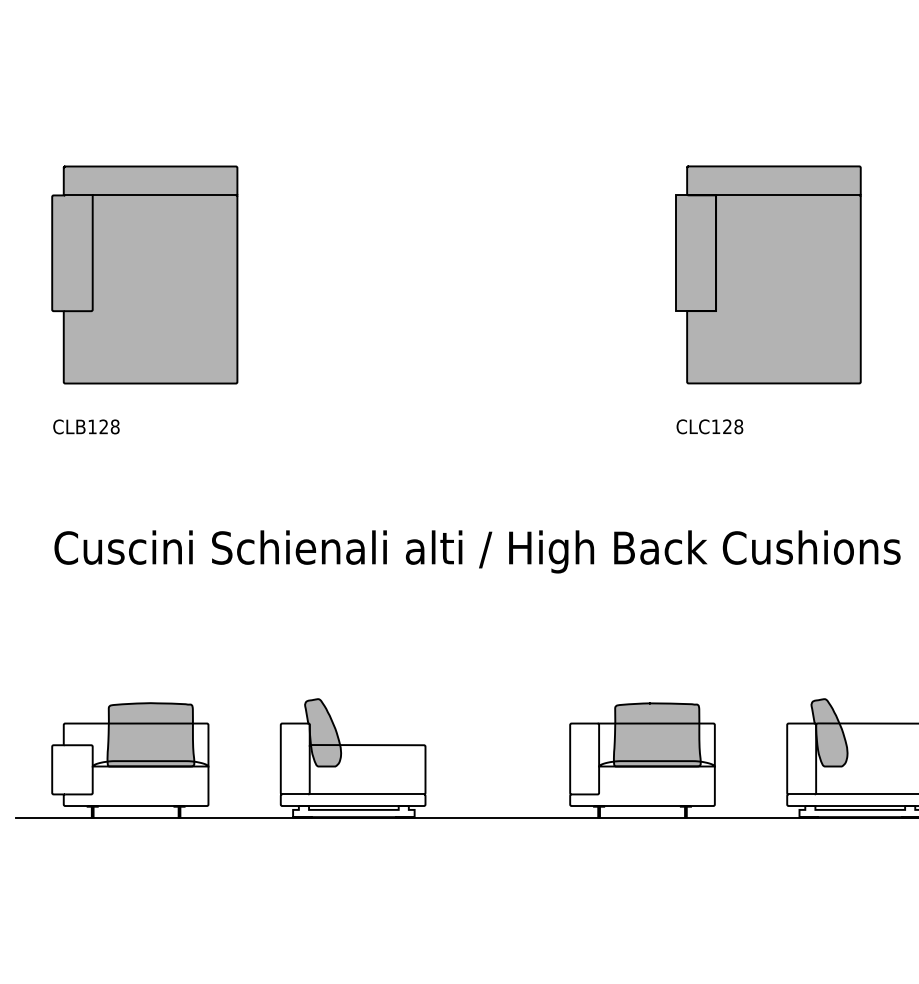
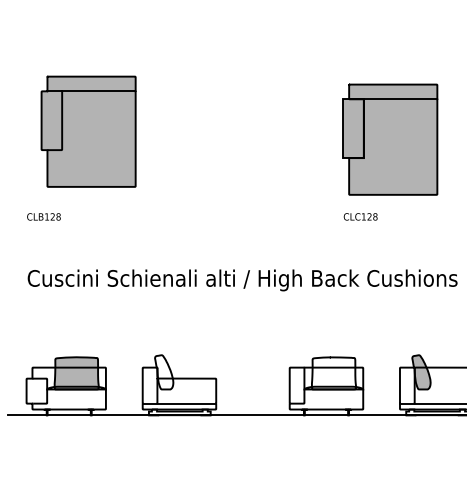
part: (144, 274) -> (88, 131), moved
fill: (323, 733) -> (164, 372), removed
fill: (656, 735) -> (333, 373), removed

